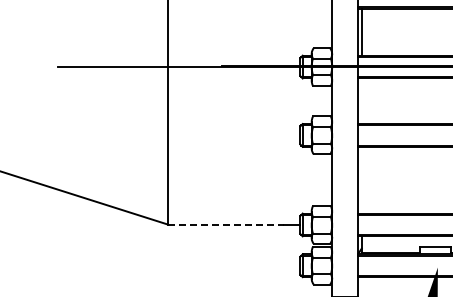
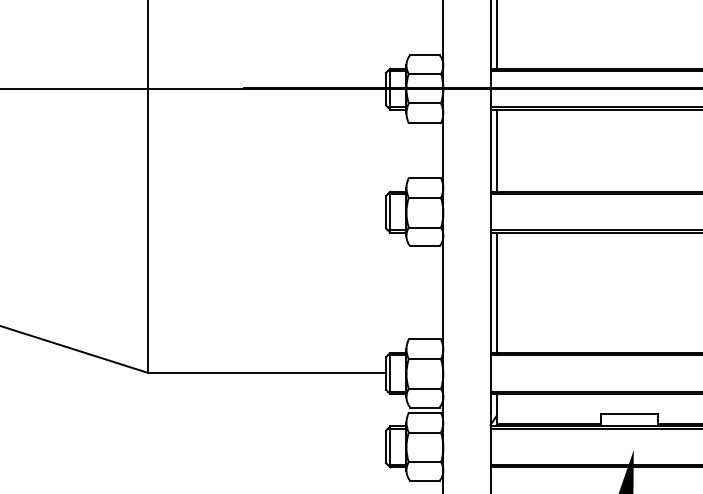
line: (361, 101) -> (496, 151), added
line: (361, 179) -> (496, 291), added
line: (226, 224) -> (253, 372), dashed -> solid

